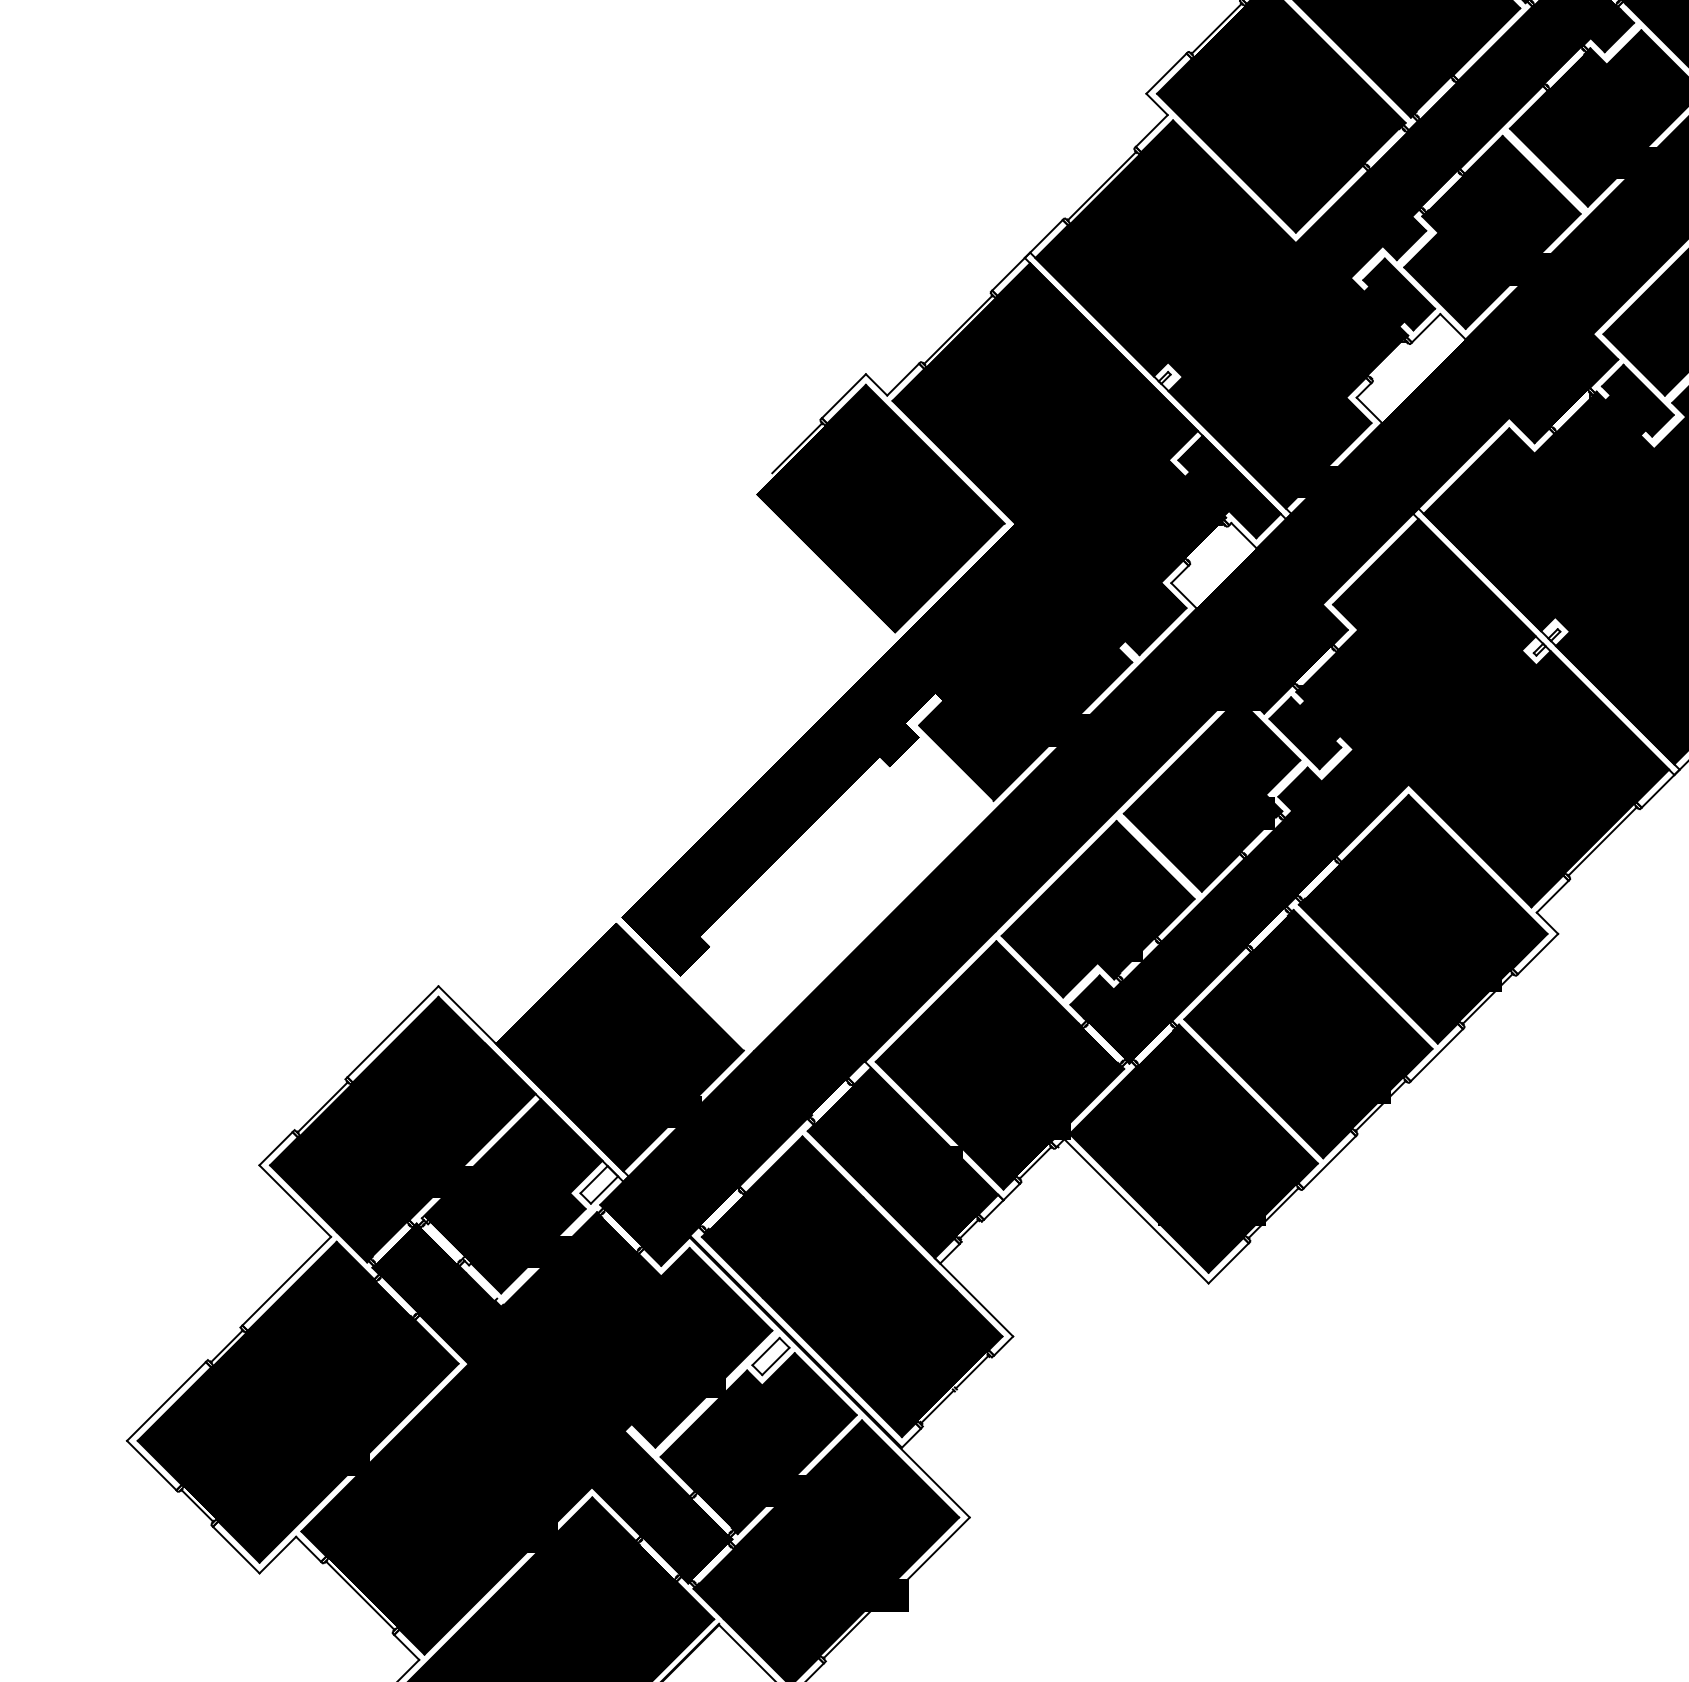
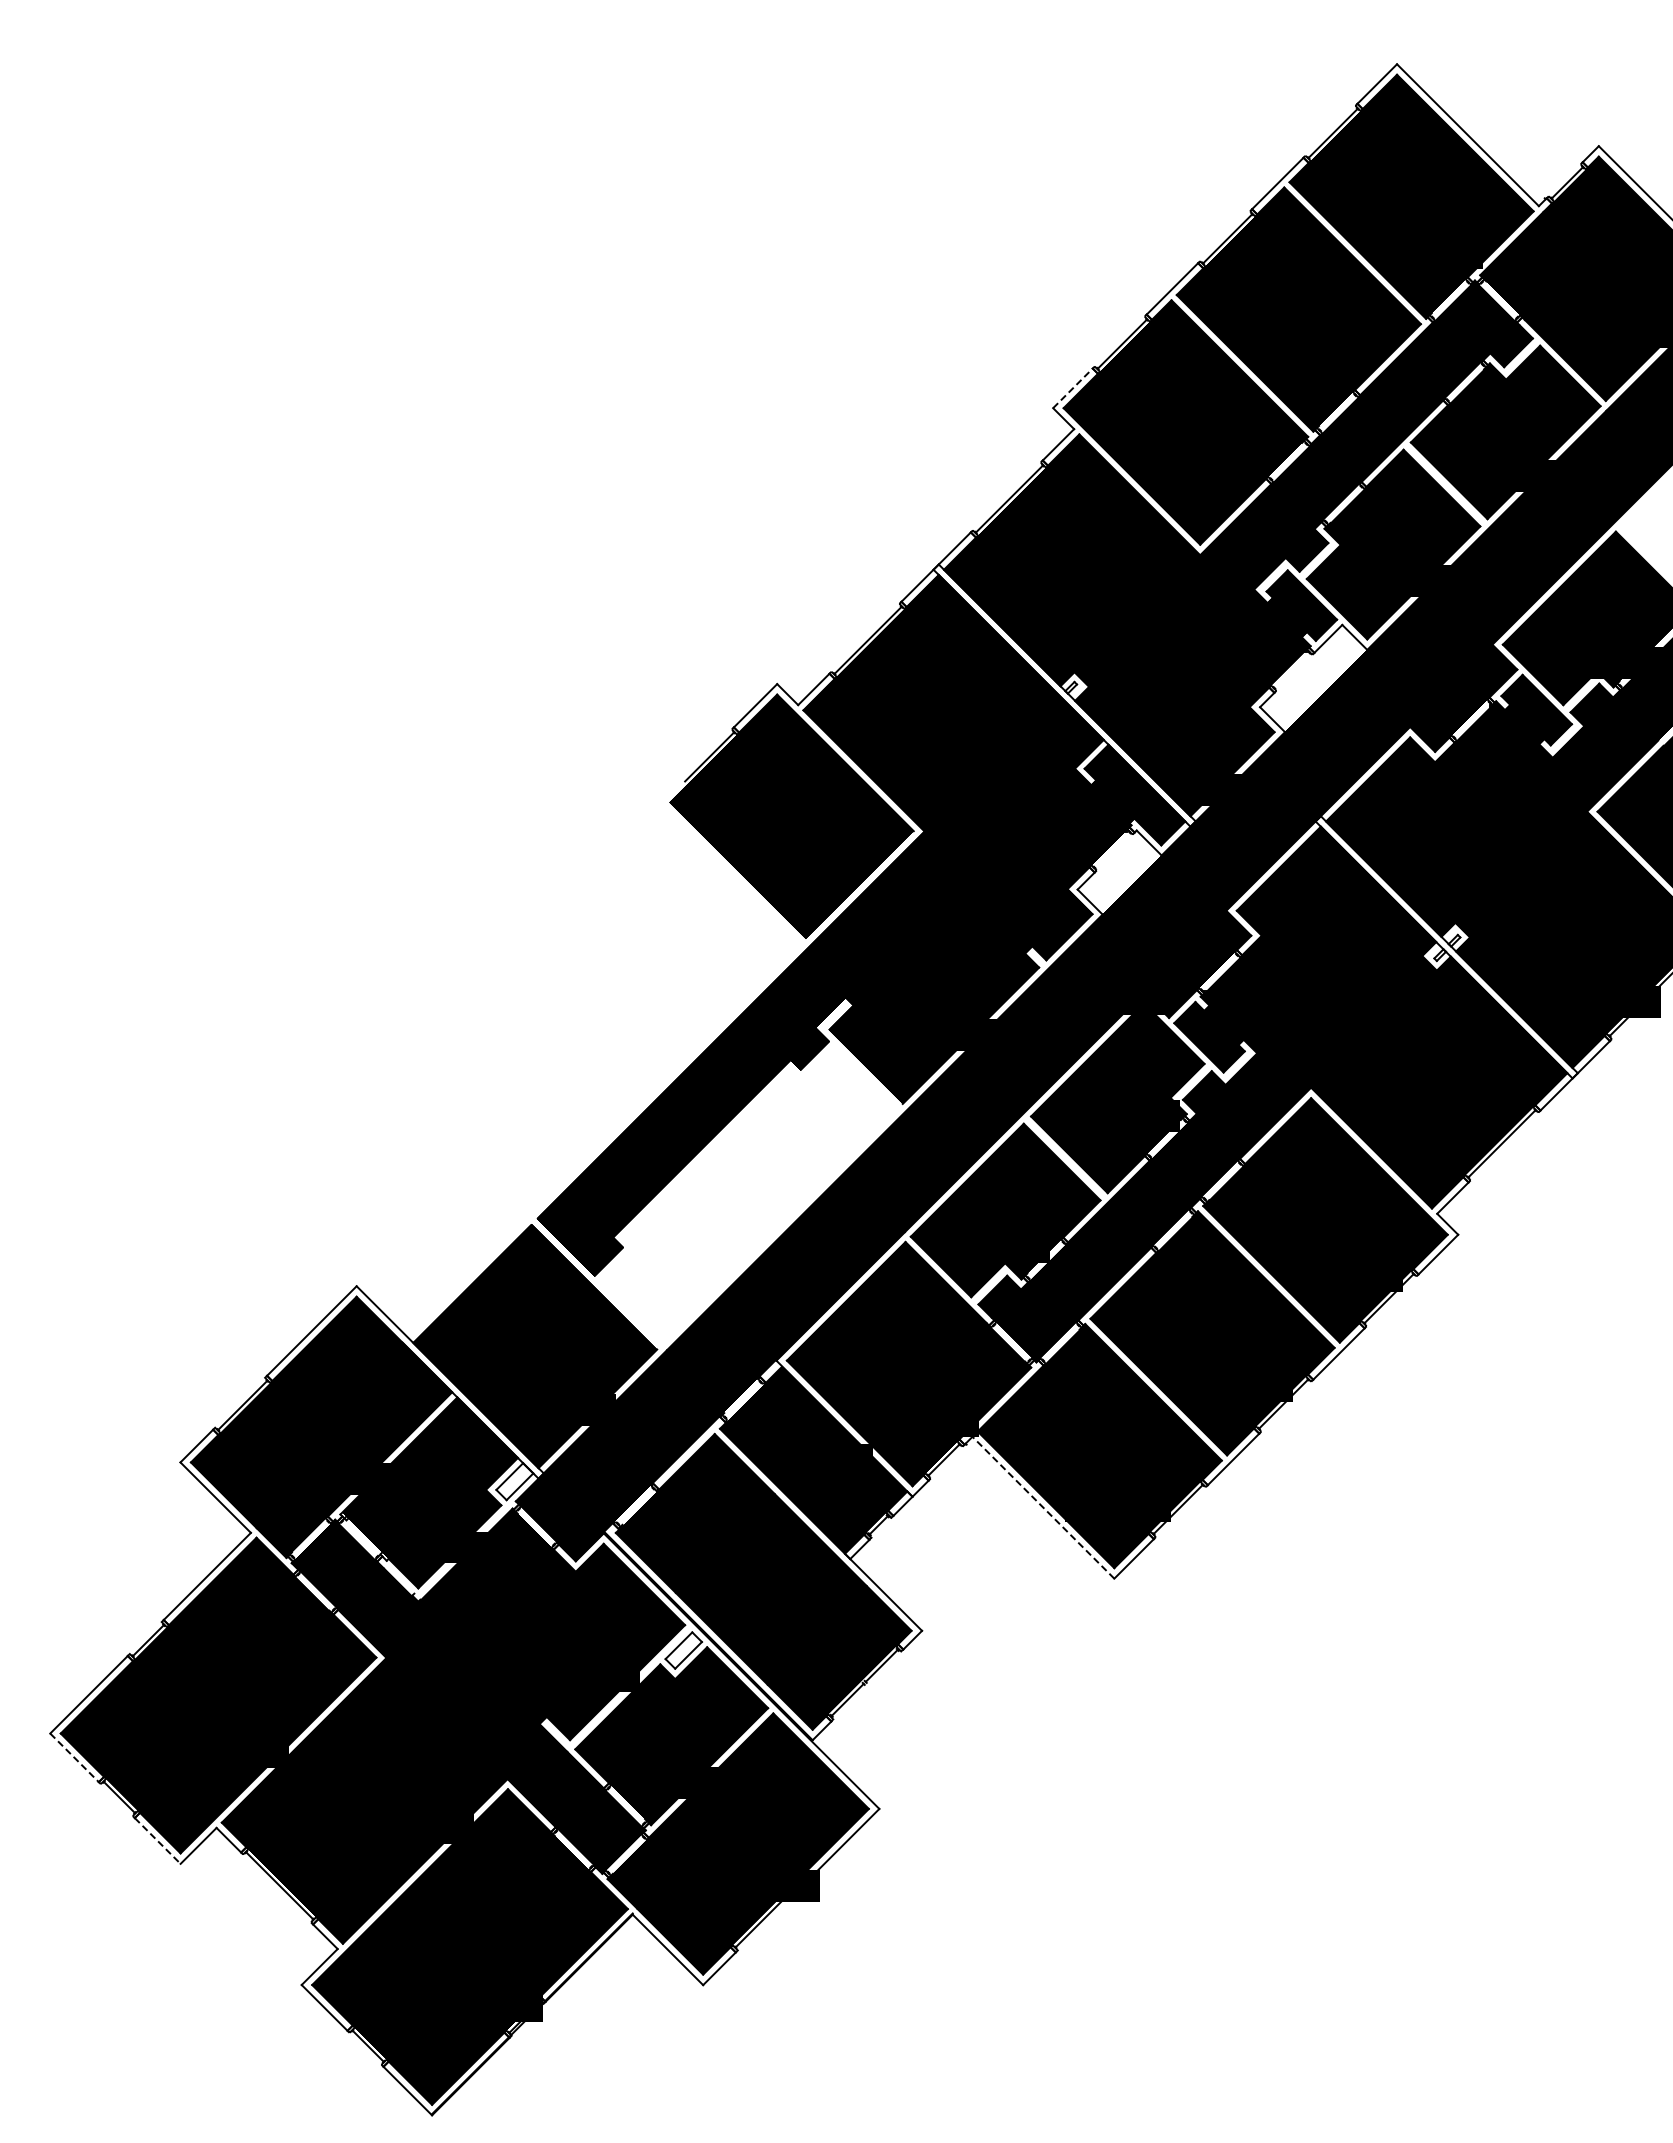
line: (1167, 73) -> (1073, 388), solid -> dashed
line: (1136, 1211) -> (1043, 1507), solid -> dashed
line: (151, 1466) -> (74, 1758), solid -> dashed
line: (237, 1550) -> (158, 1841), solid -> dashed

